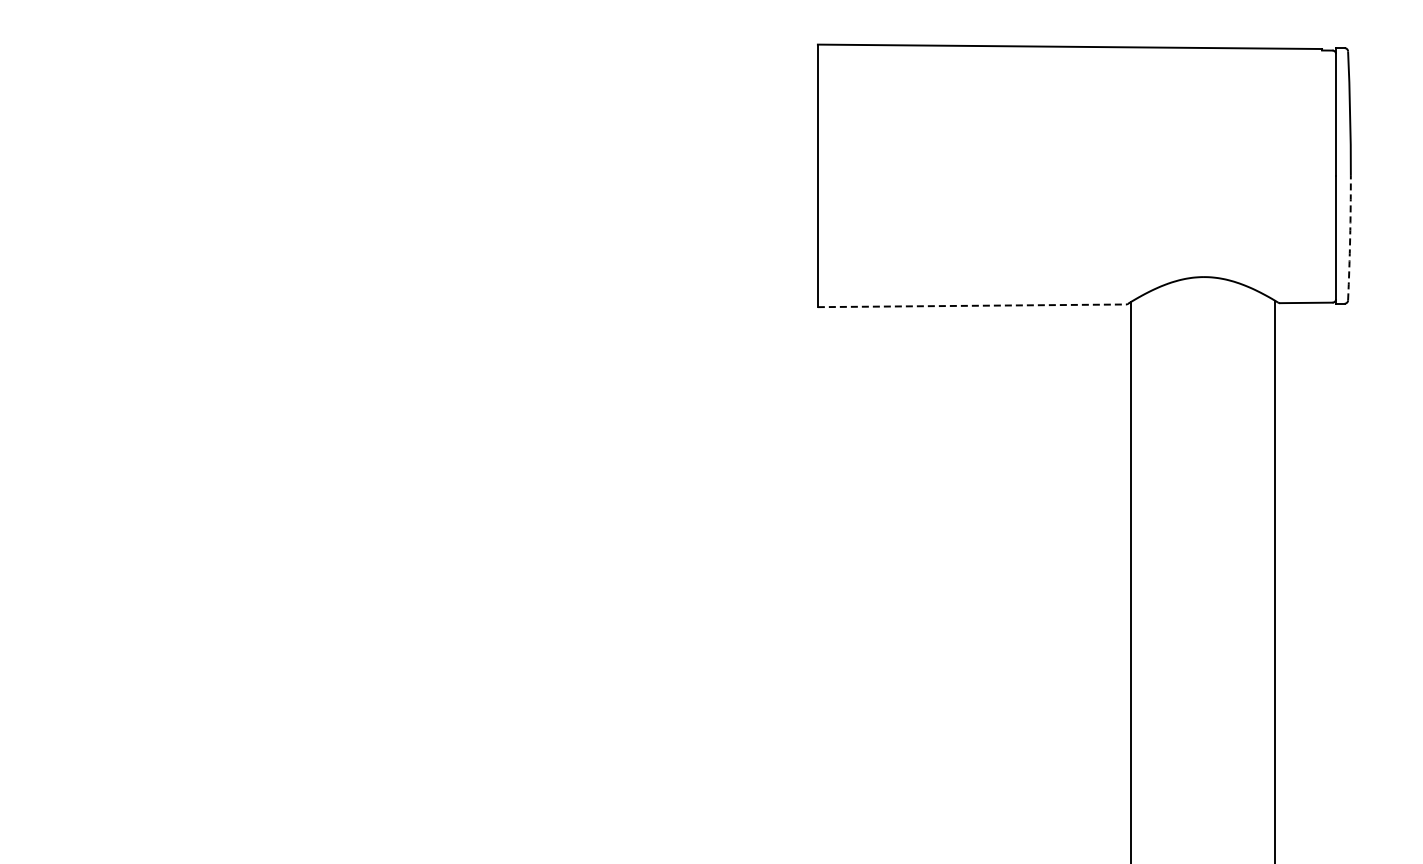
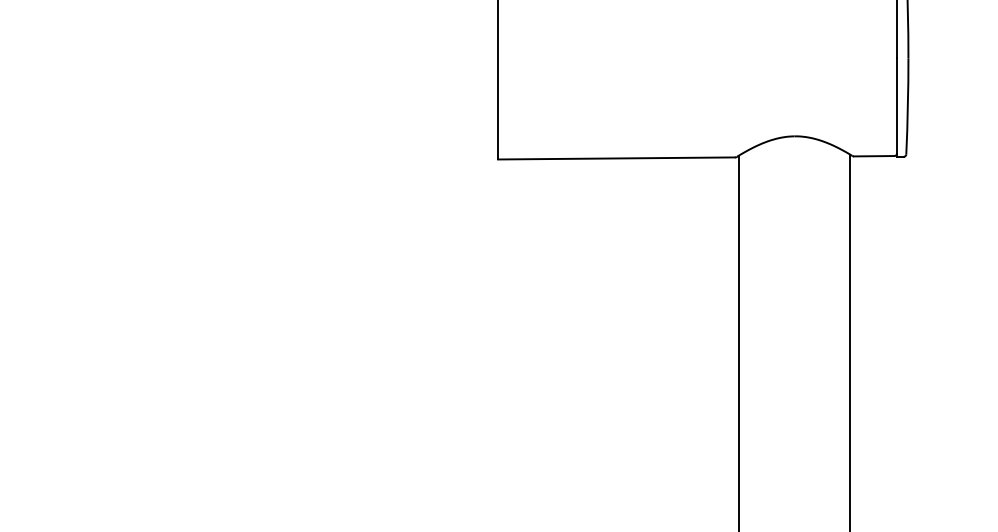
arc: (1350, 238) -> (908, 106), dashed -> solid
line: (972, 305) -> (617, 158), dashed -> solid

